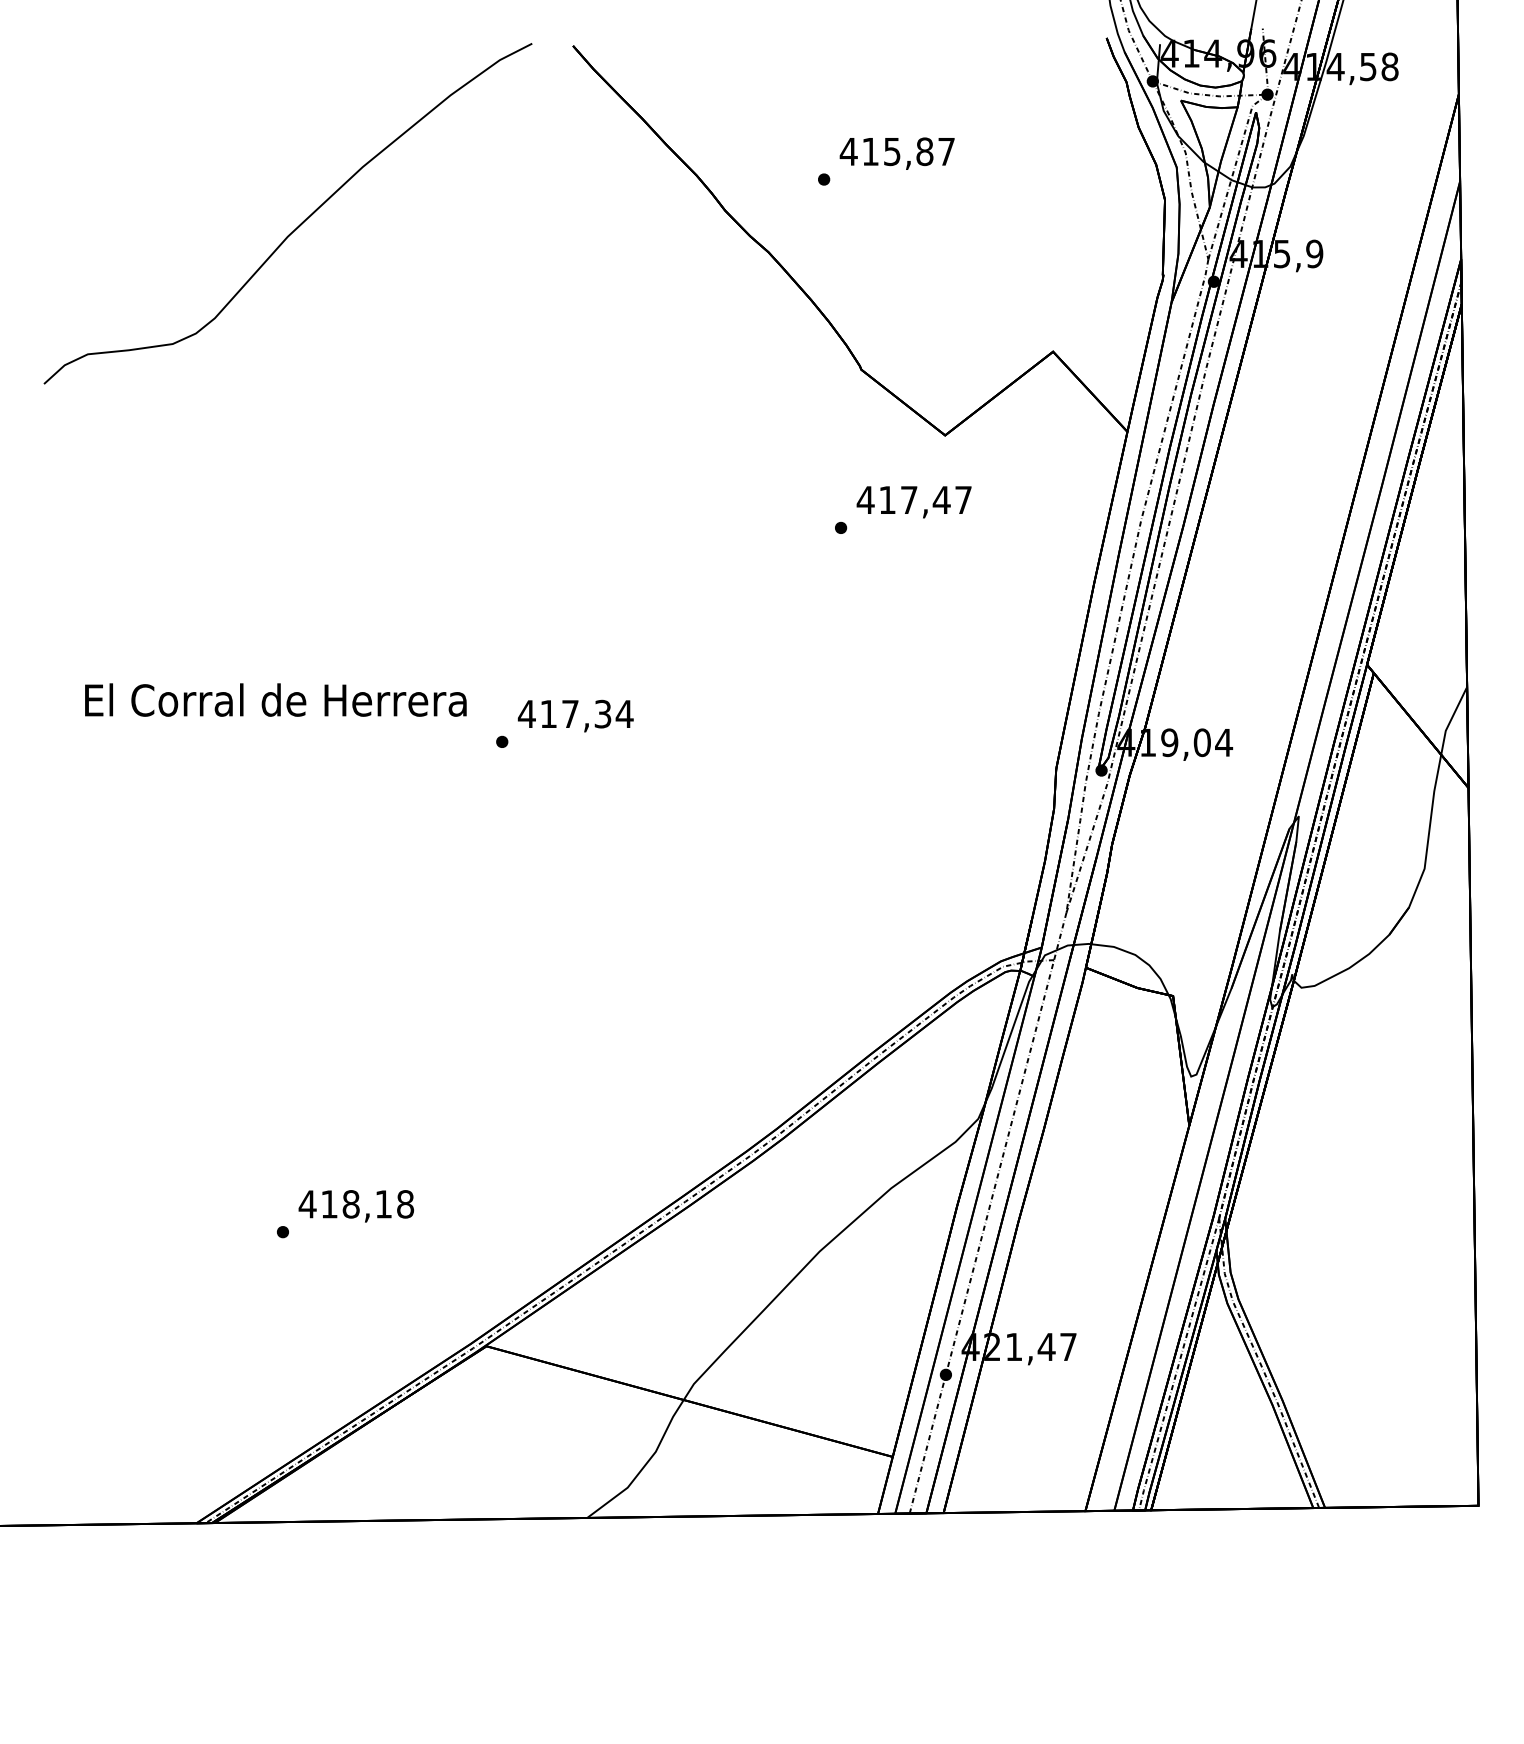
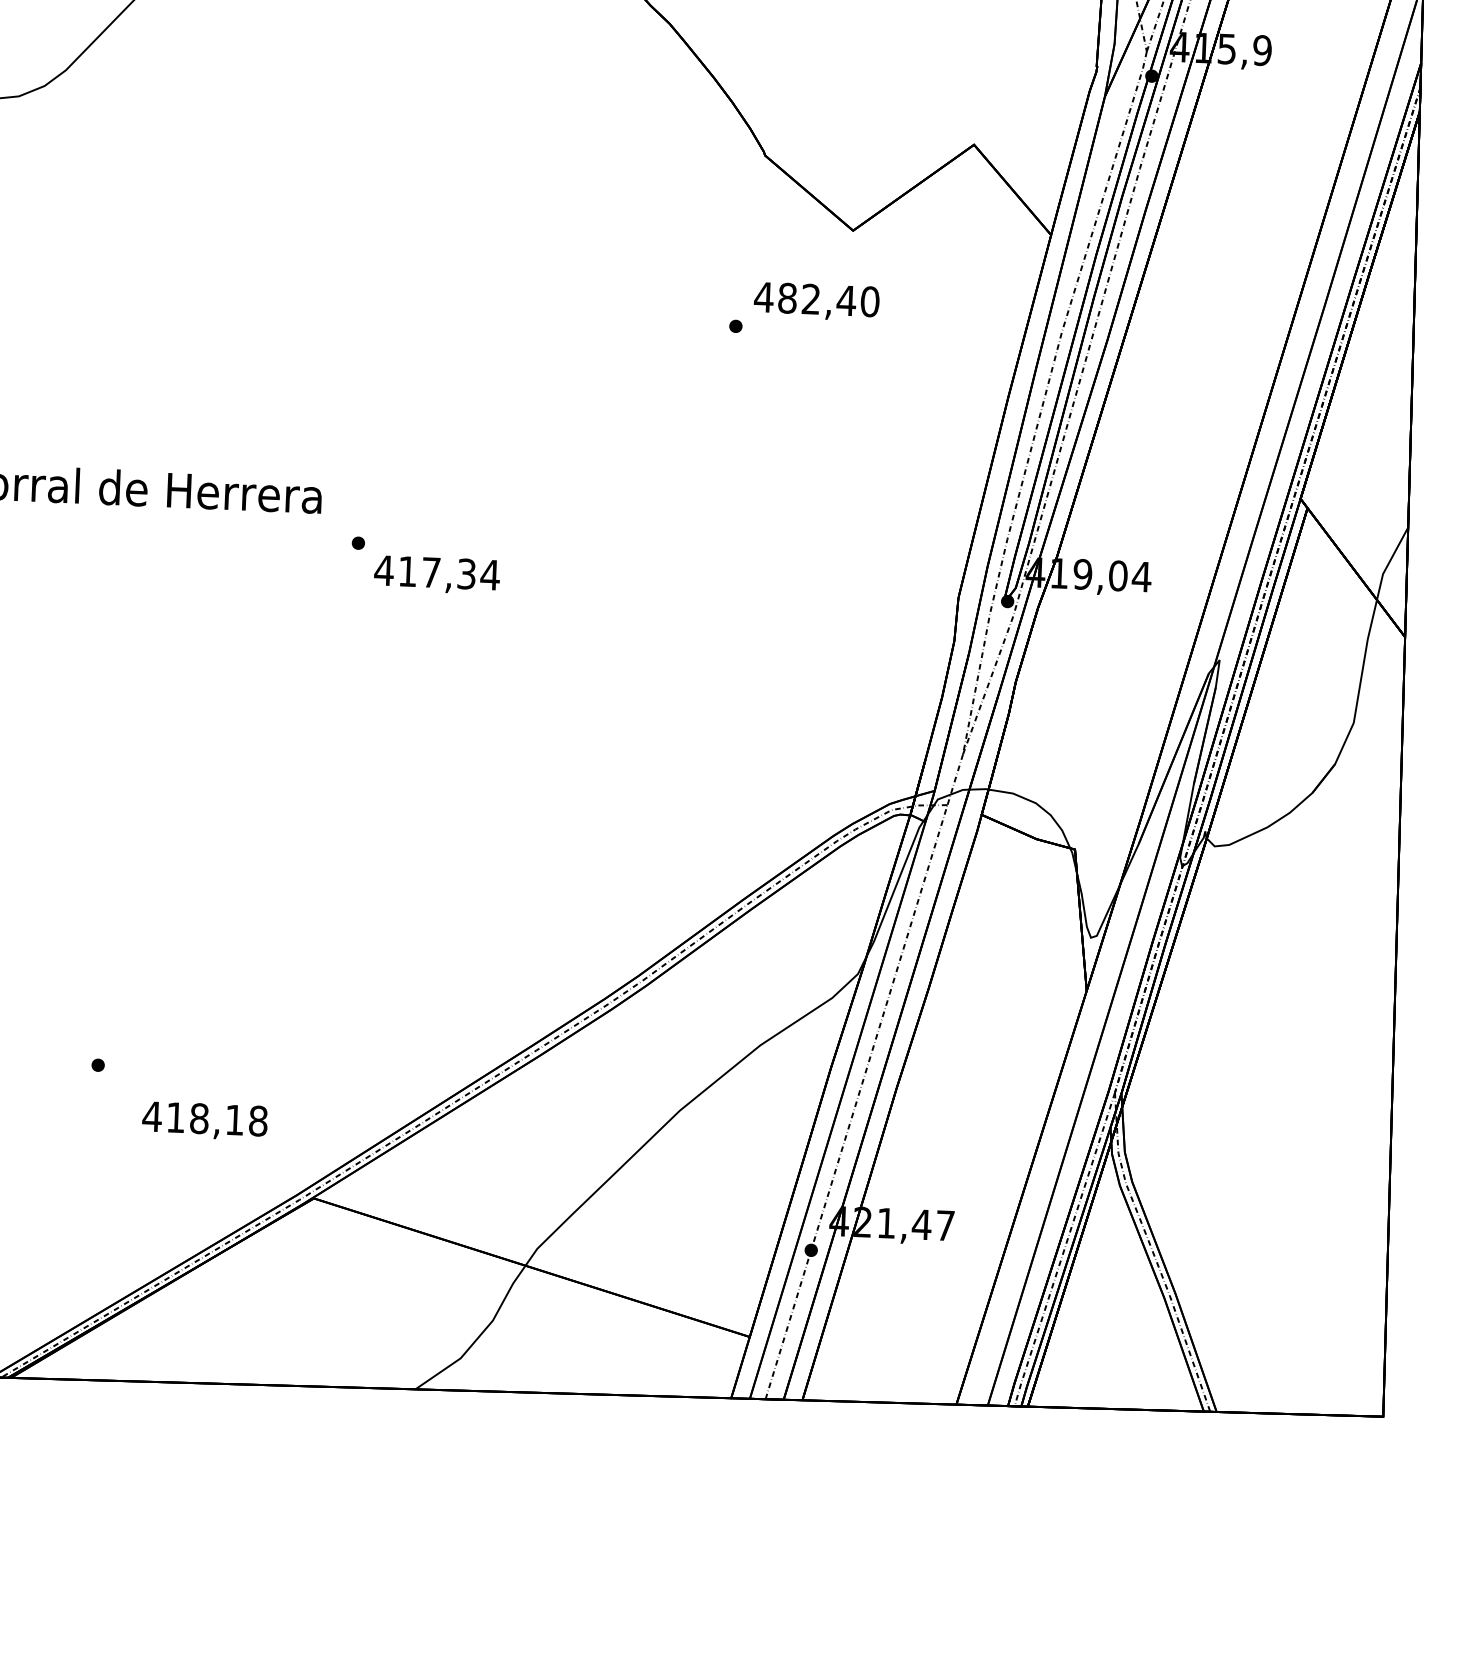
text: (925, 499) -> (828, 299), 417,47 -> 482,40
text: (575, 715) -> (436, 574), moved
text: (355, 1206) -> (204, 1121), moved

